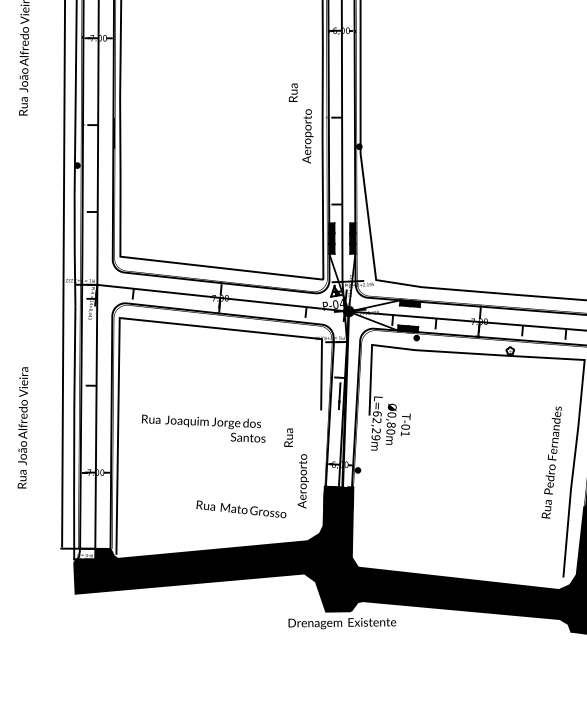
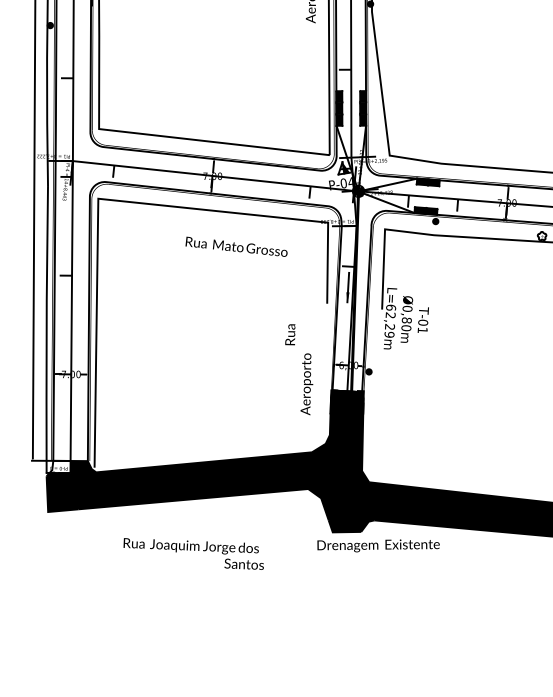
text: (203, 428) -> (193, 553), moved
text: (241, 509) -> (236, 247), moved
text: (342, 623) -> (378, 545), moved

